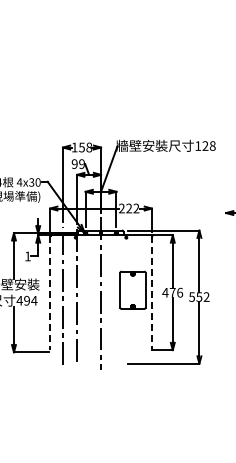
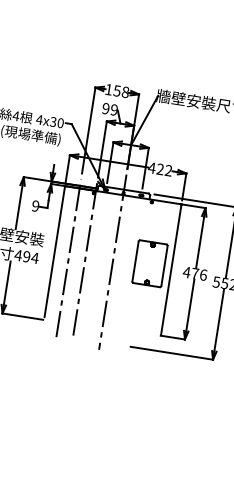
text: (121, 208) -> (151, 167), 222 -> 422
text: (27, 256) -> (35, 206), 1 -> 9
line: (50, 293) -> (54, 252), dashed -> solid
line: (151, 293) -> (170, 270), dashed -> solid

